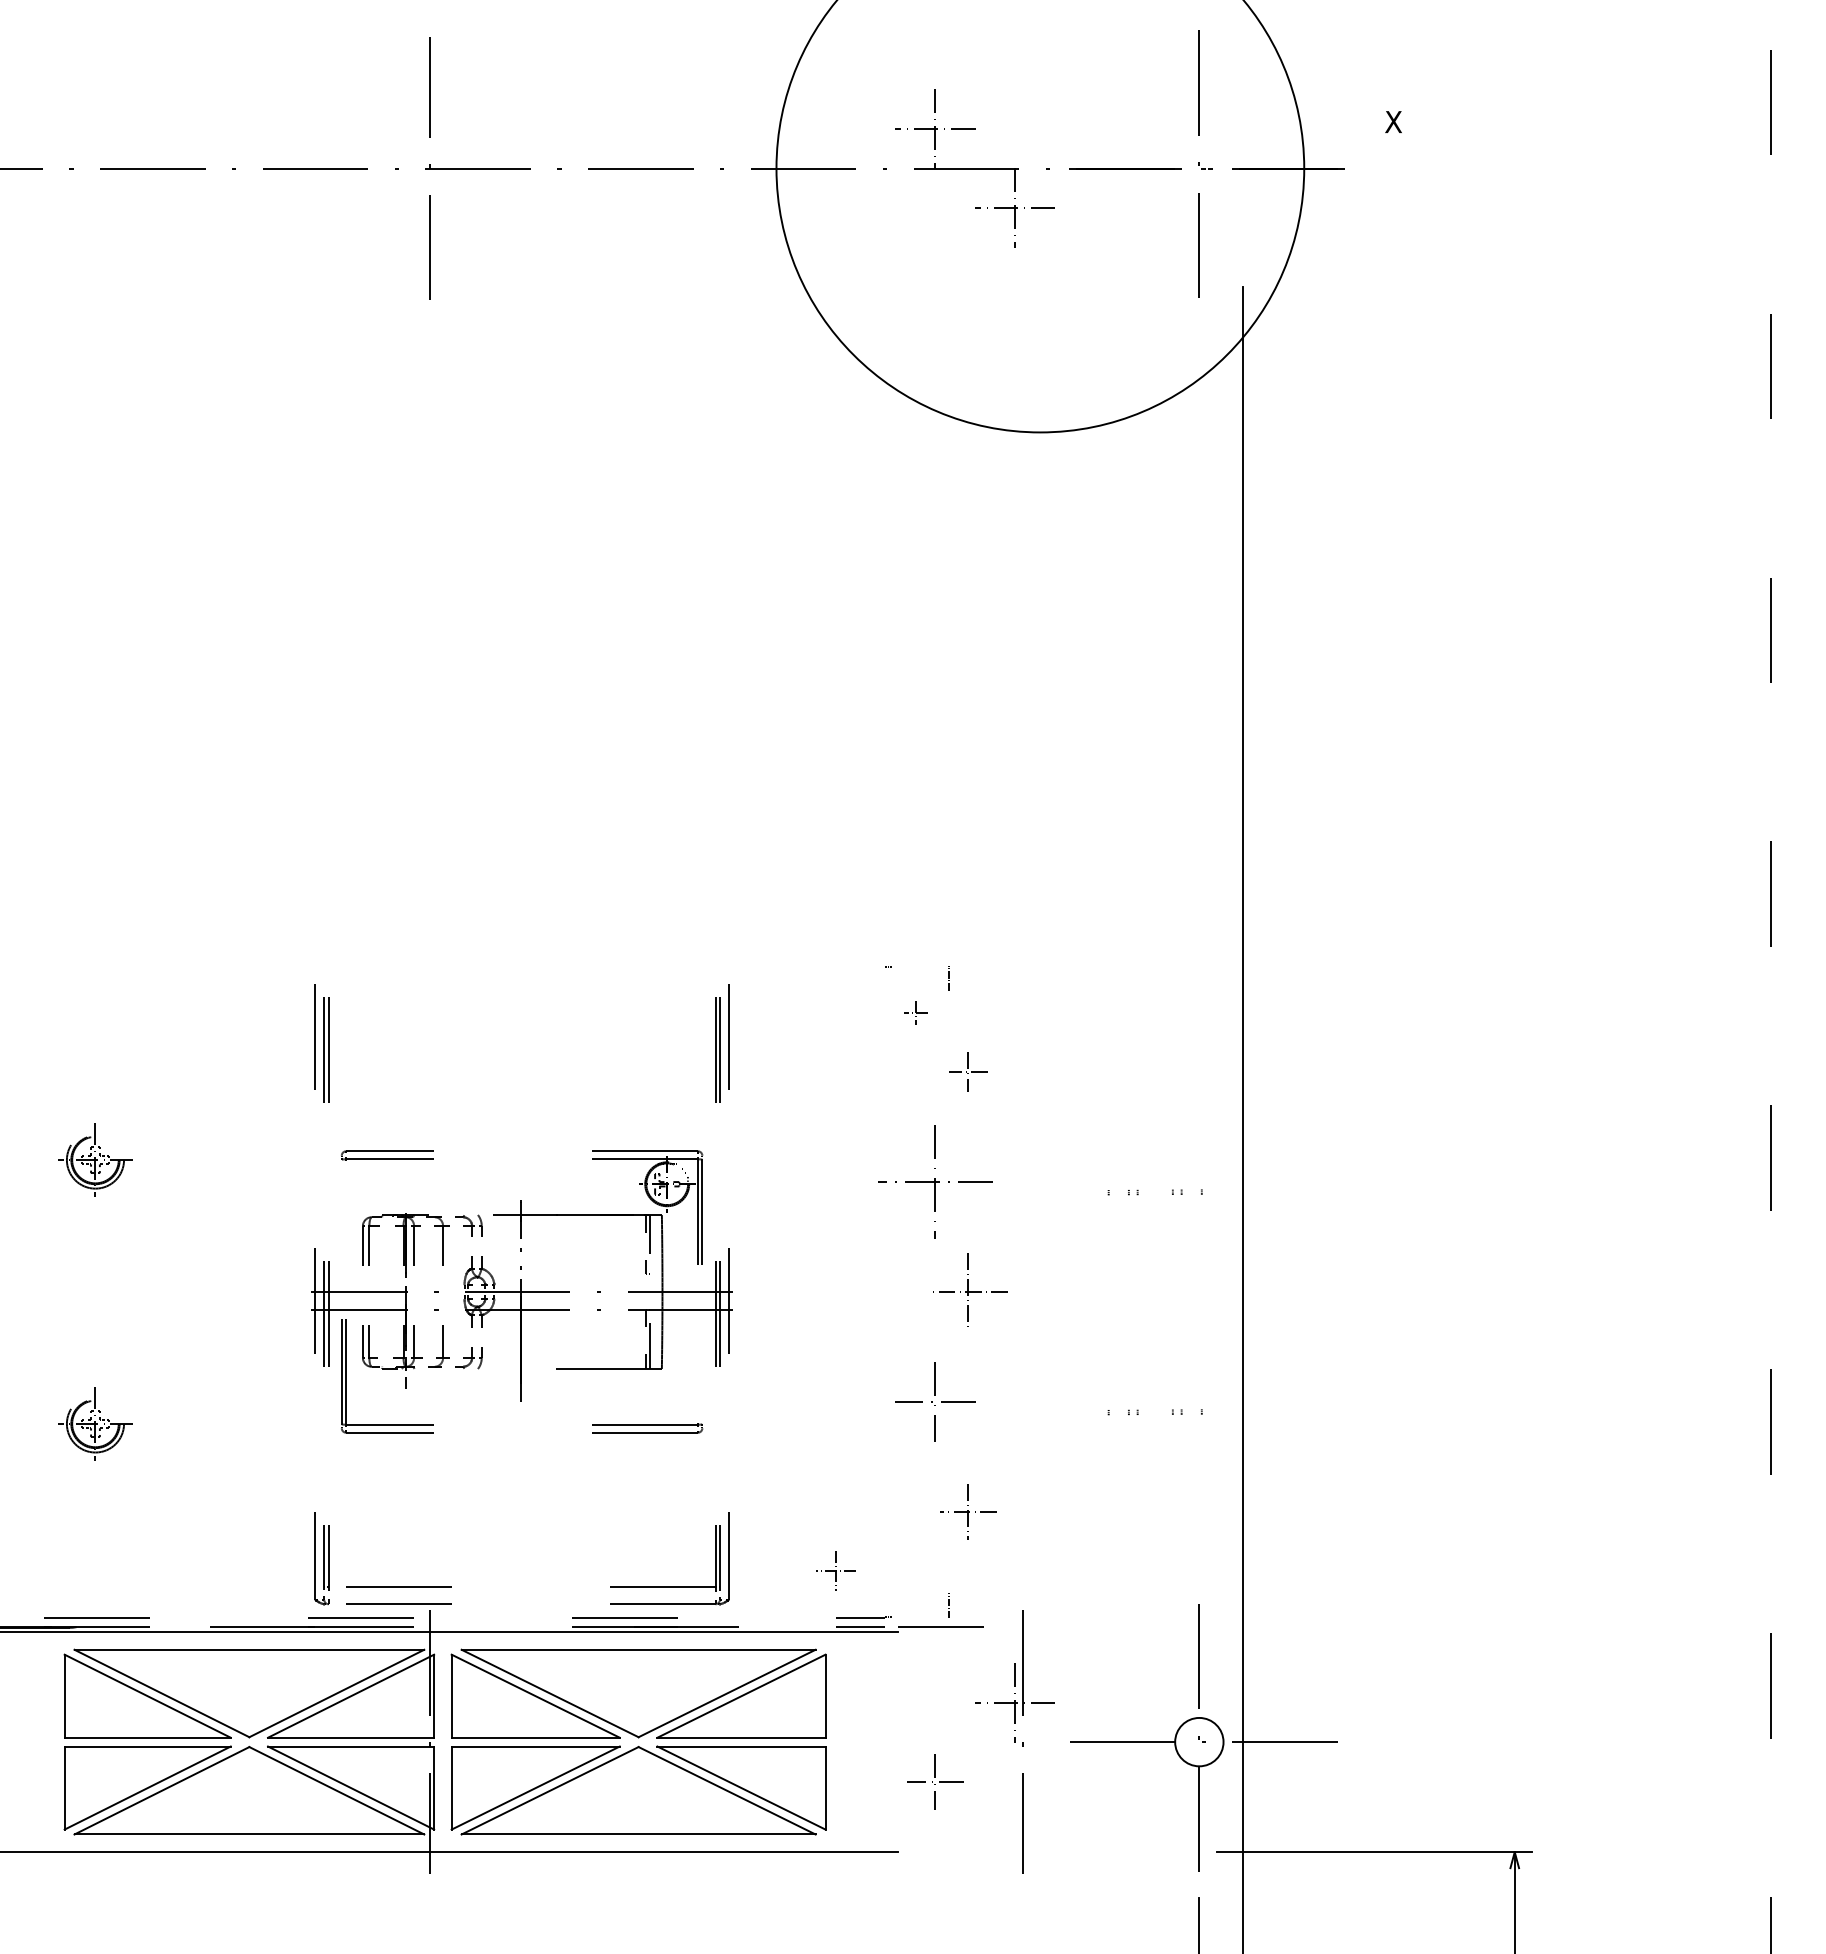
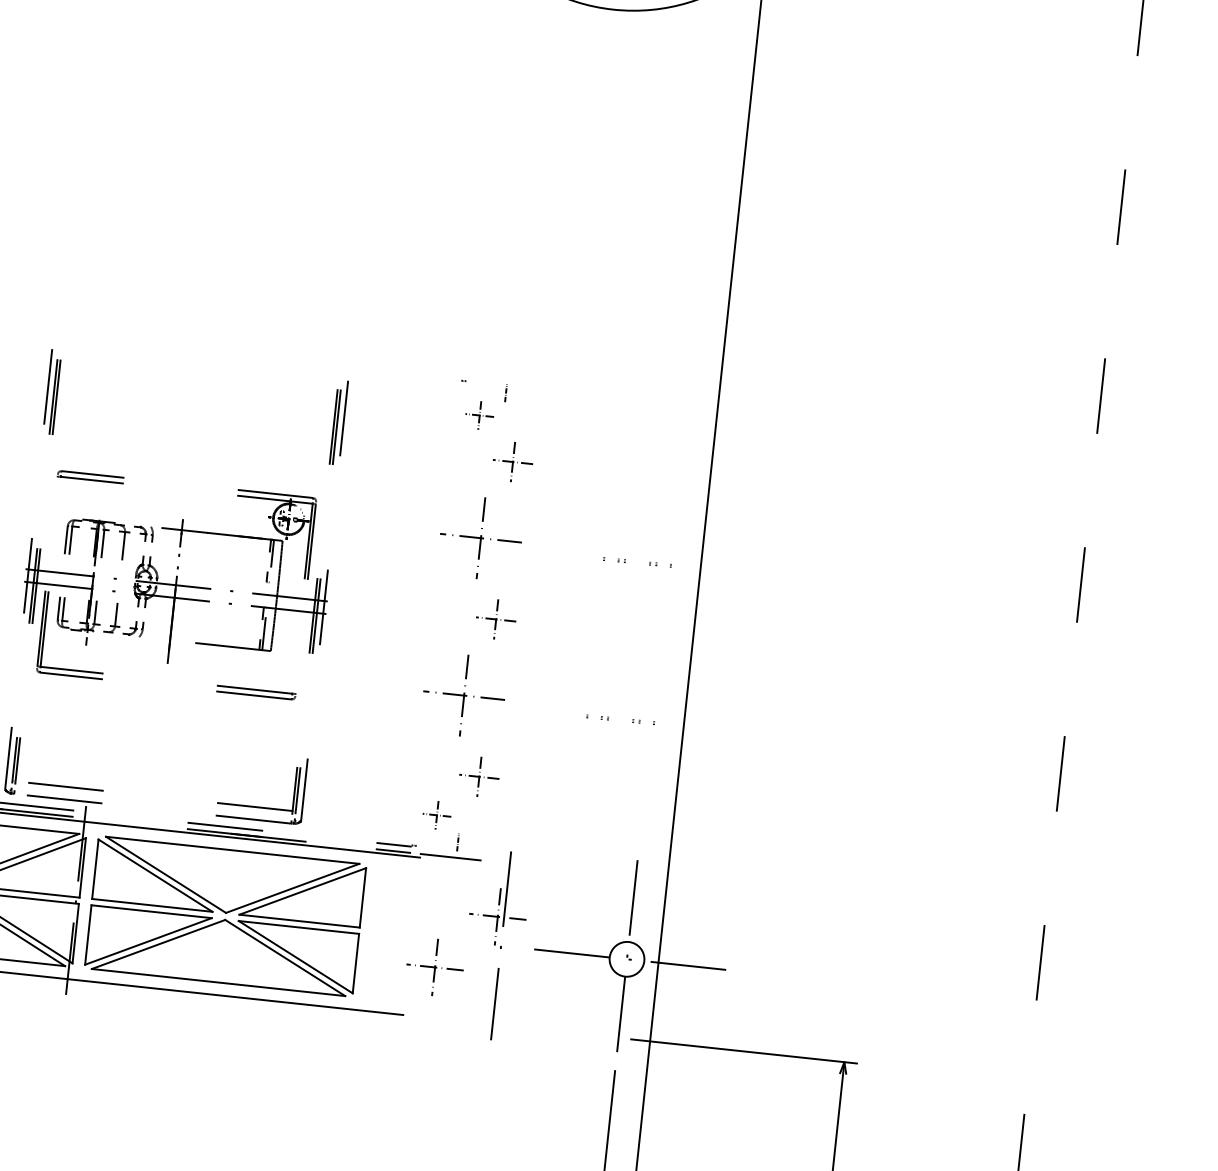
part: (915, 1012) -> (479, 415), size x1.67
part: (968, 1071) -> (513, 461), size x1.43
part: (968, 1291) -> (496, 619), size x0.71
part: (935, 1401) -> (464, 695), size x1.43
part: (835, 1570) -> (436, 814), moved
part: (935, 1781) -> (435, 967), size x1.43

